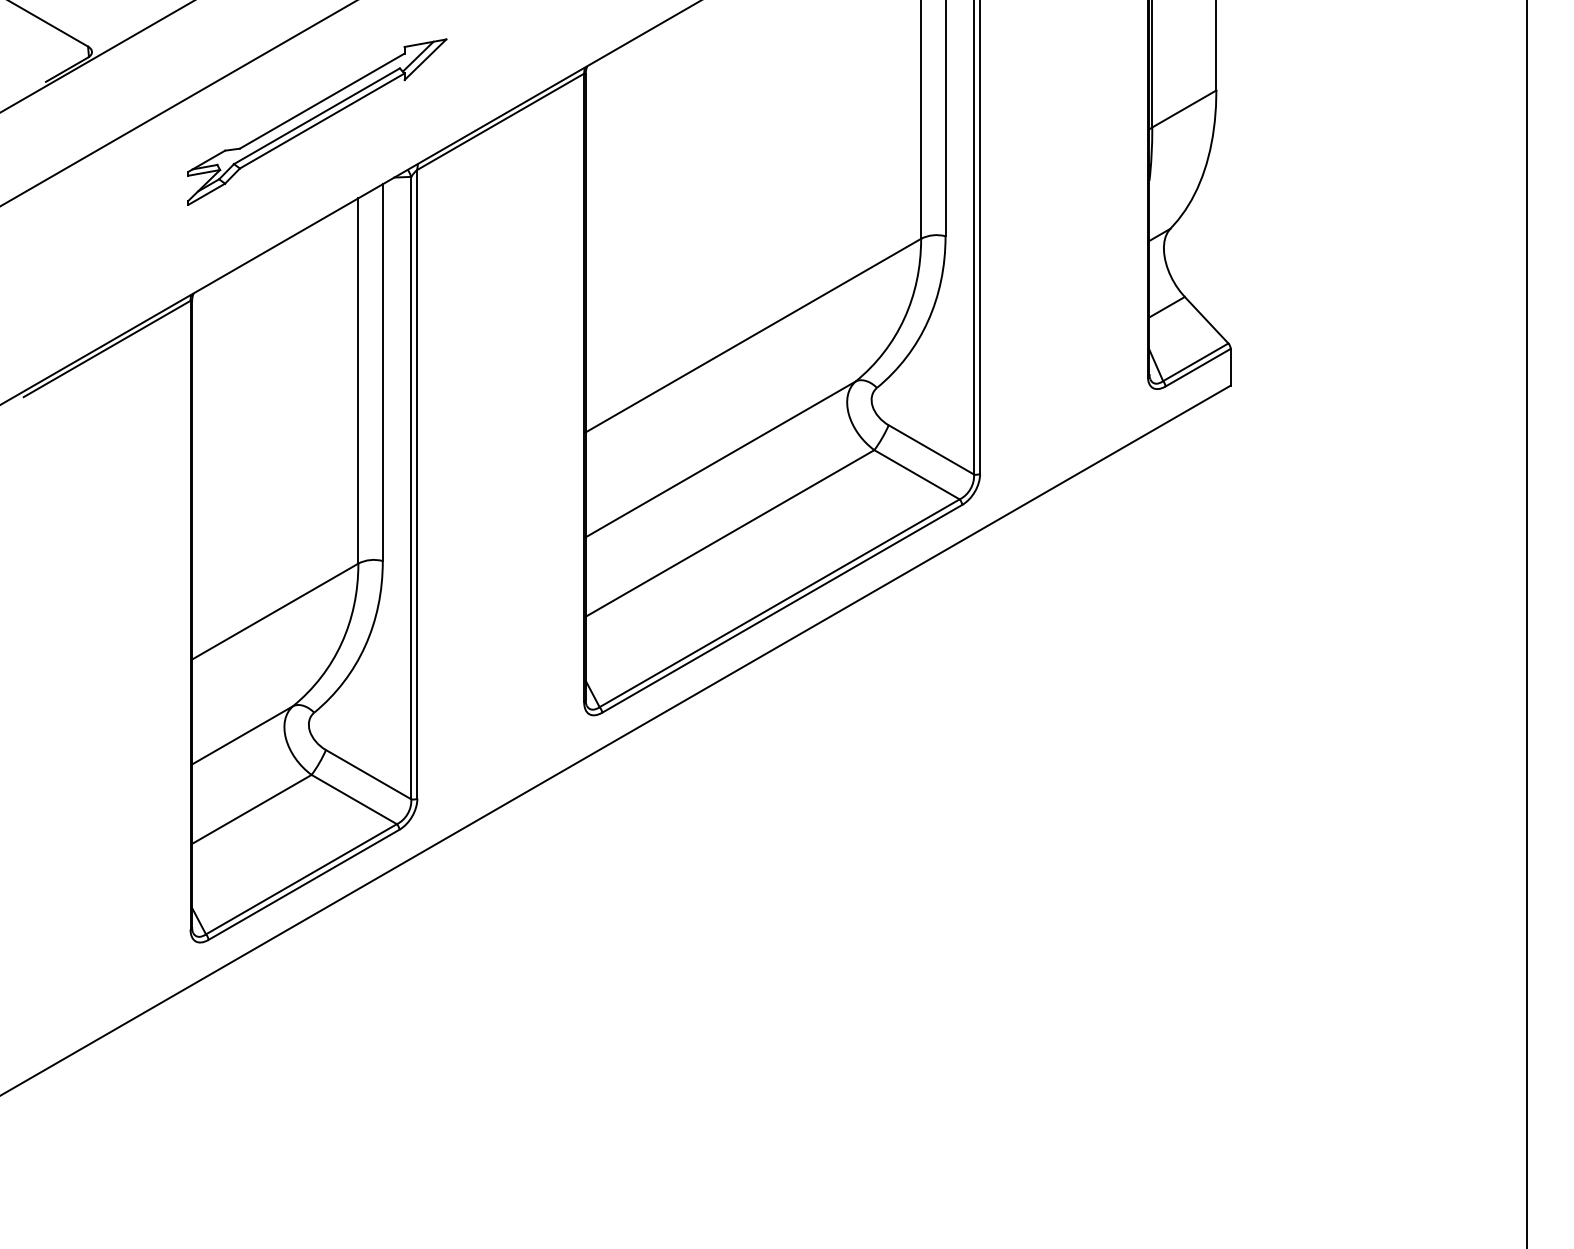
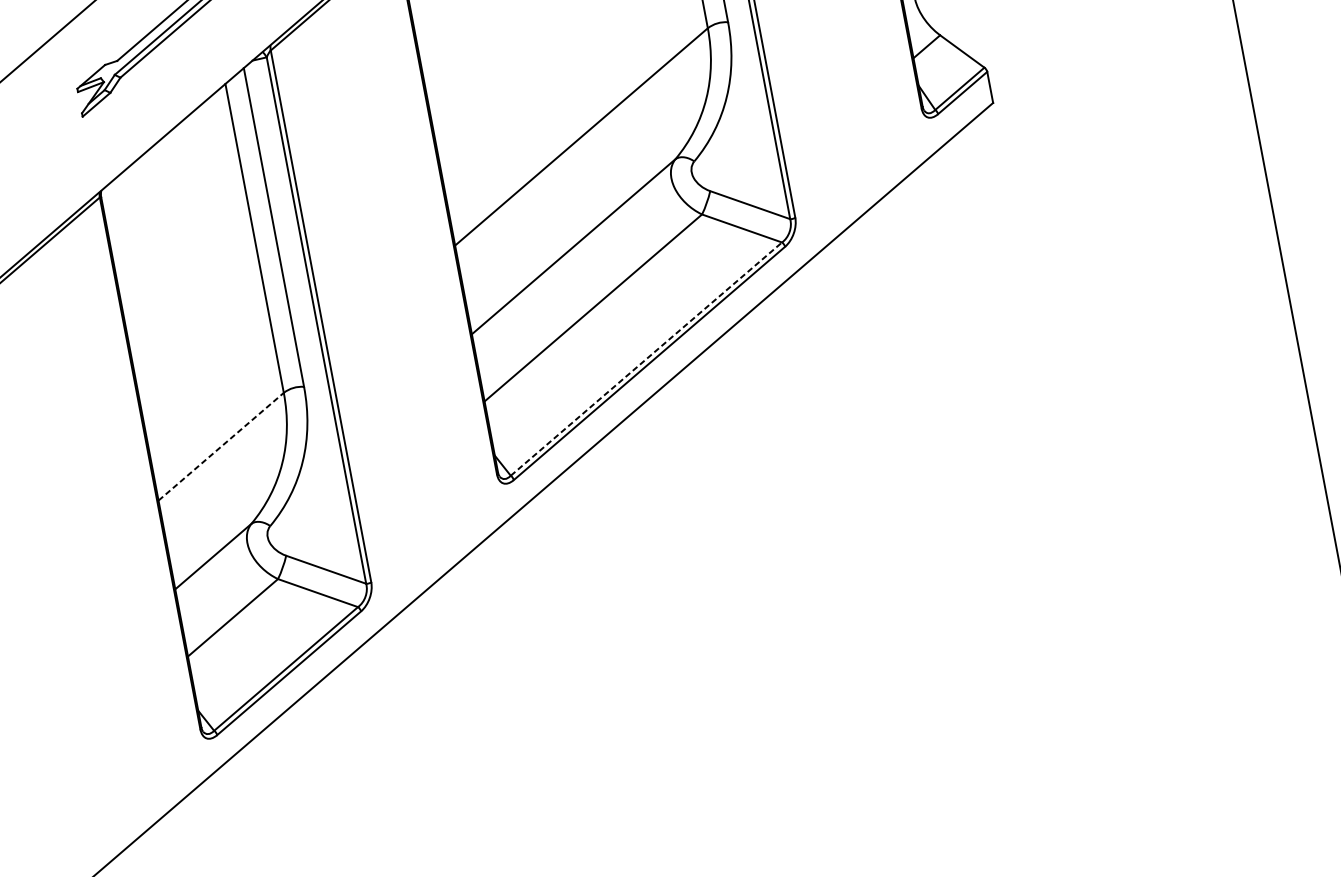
line: (779, 603) -> (646, 359), solid -> dashed
line: (275, 611) -> (221, 446), solid -> dashed

